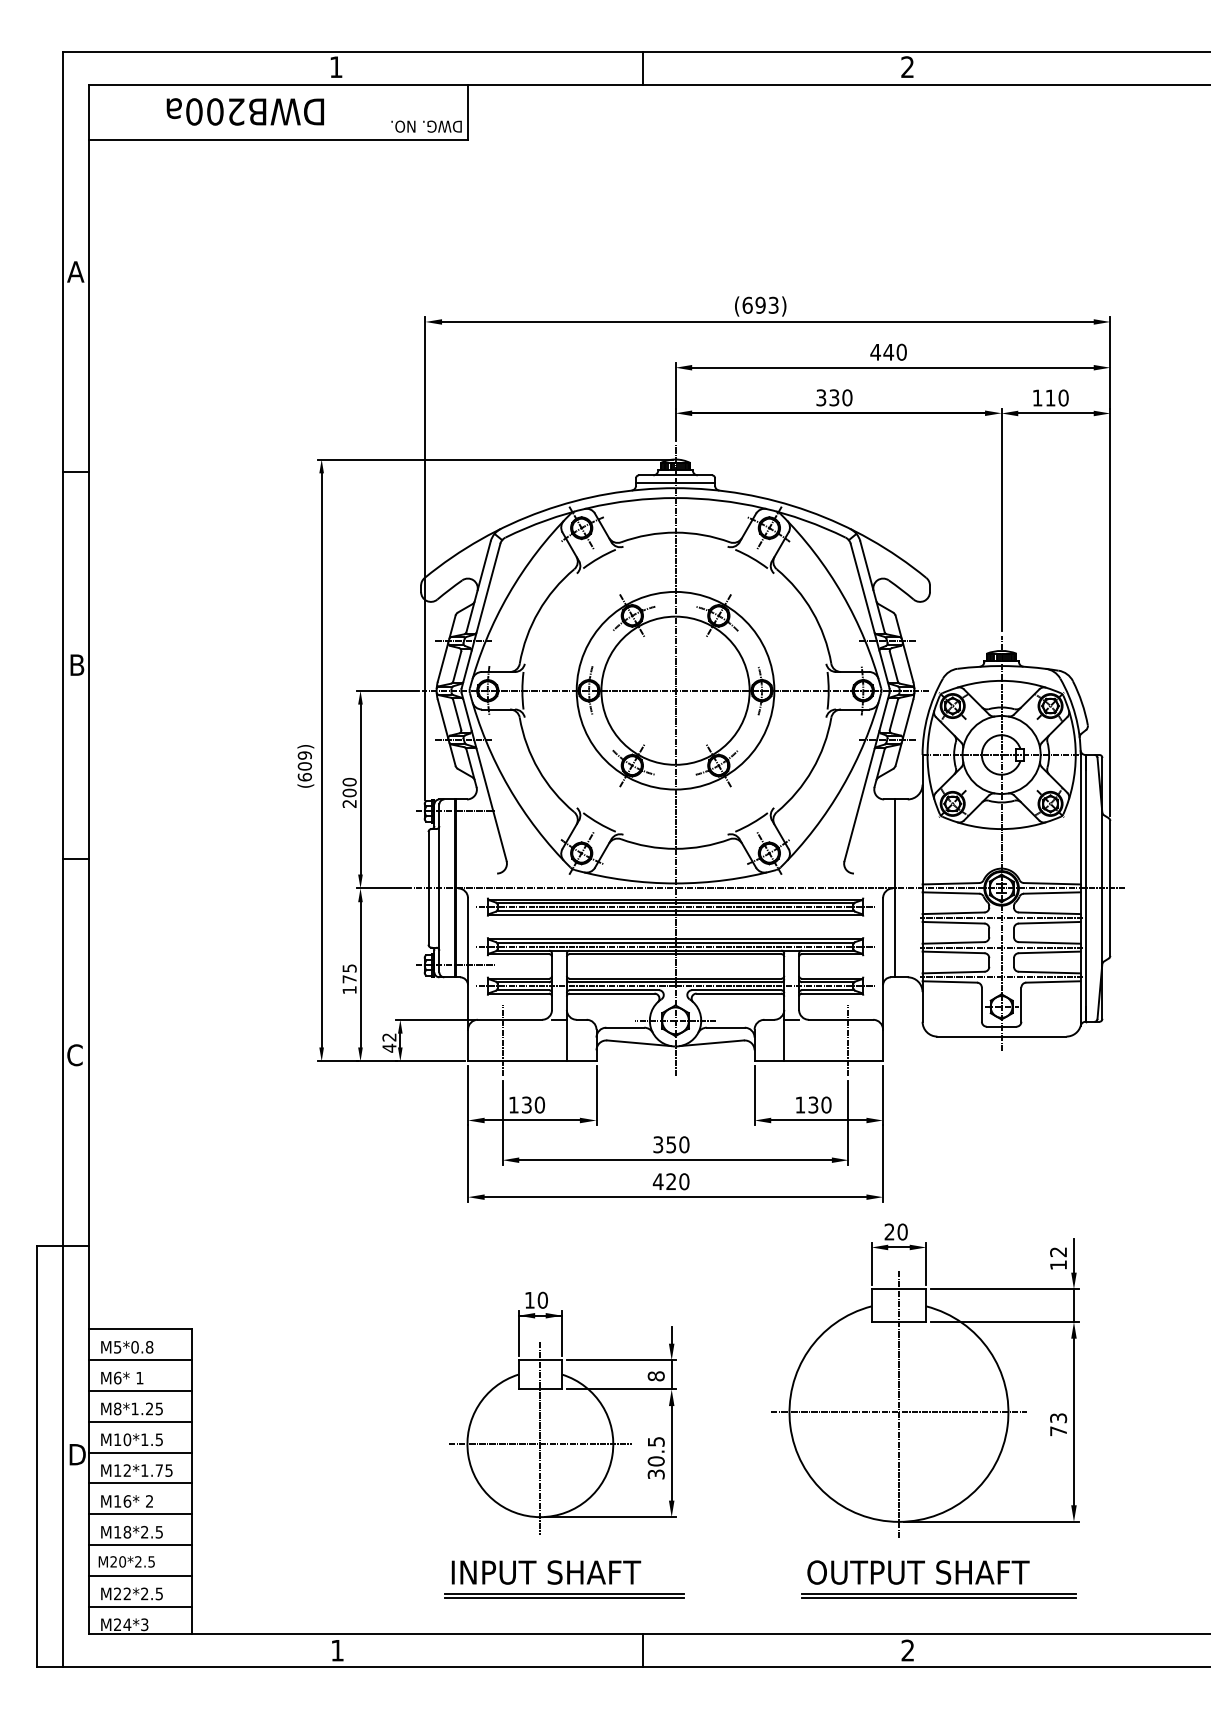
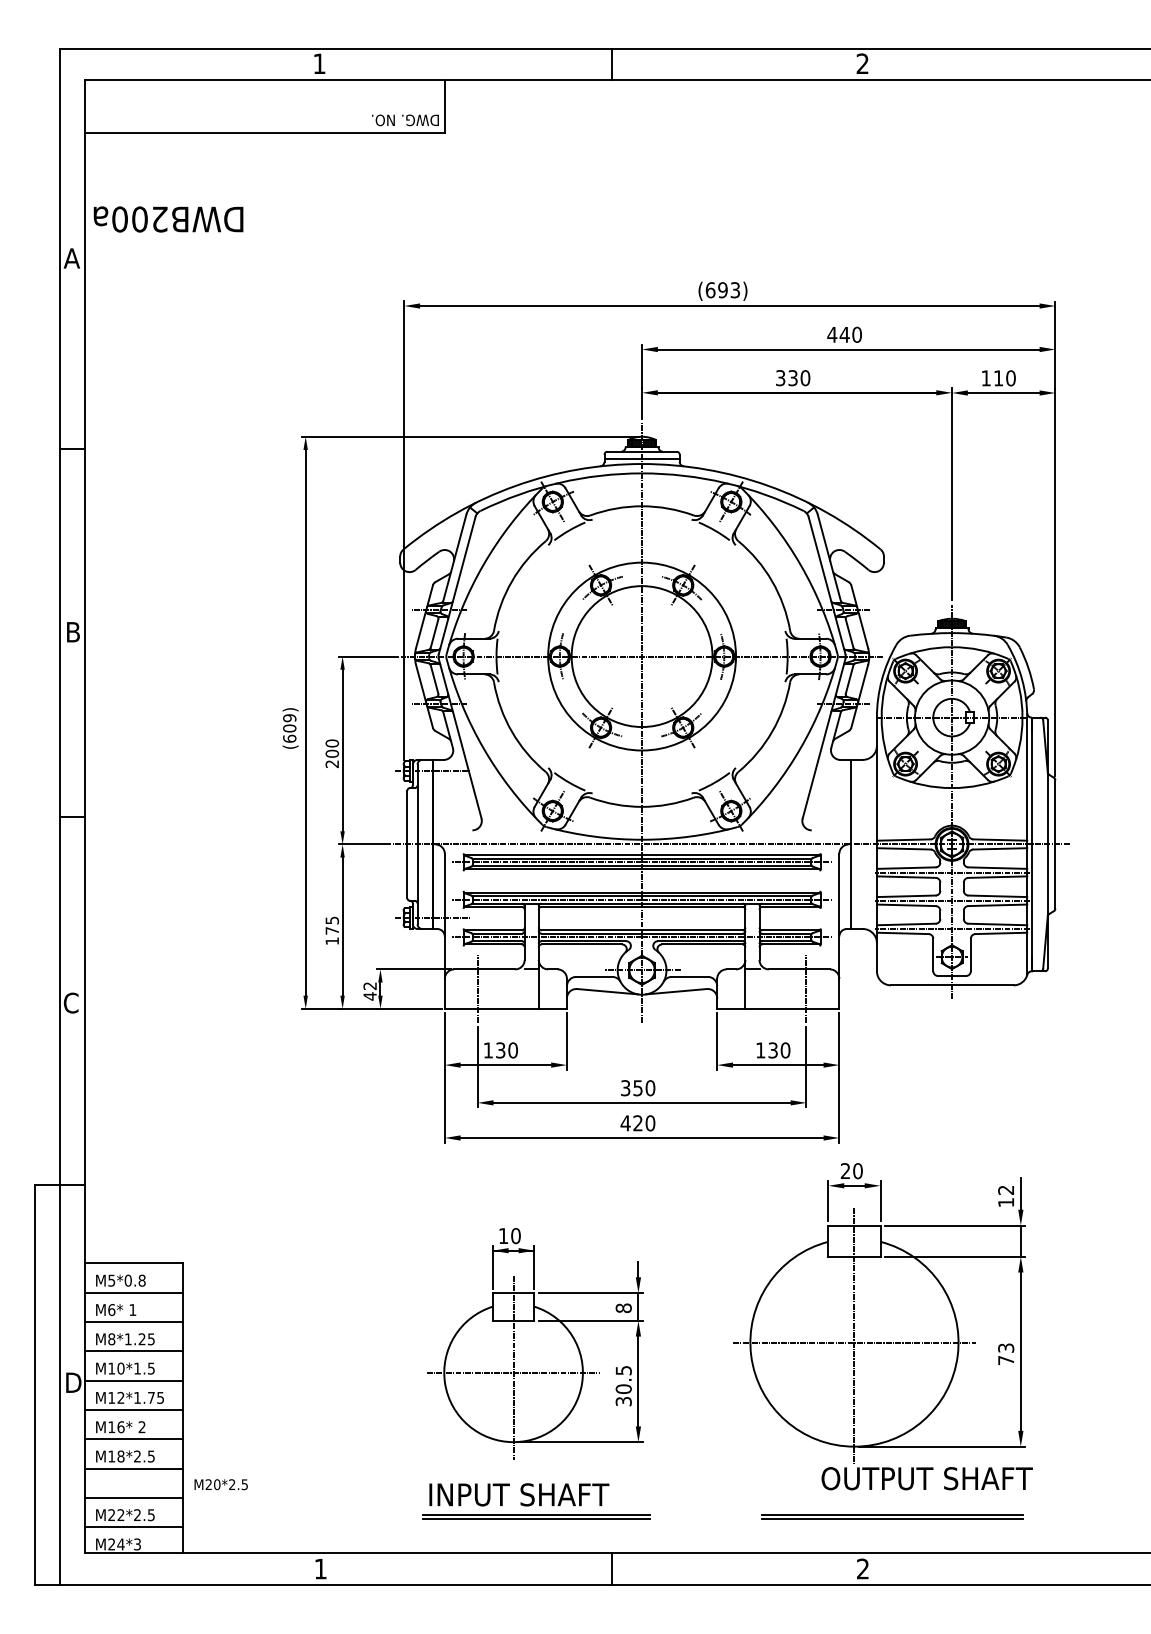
text: (244, 111) -> (167, 219), moved
text: (126, 1561) -> (220, 1484), moved
text: (918, 1572) -> (927, 1478), moved

